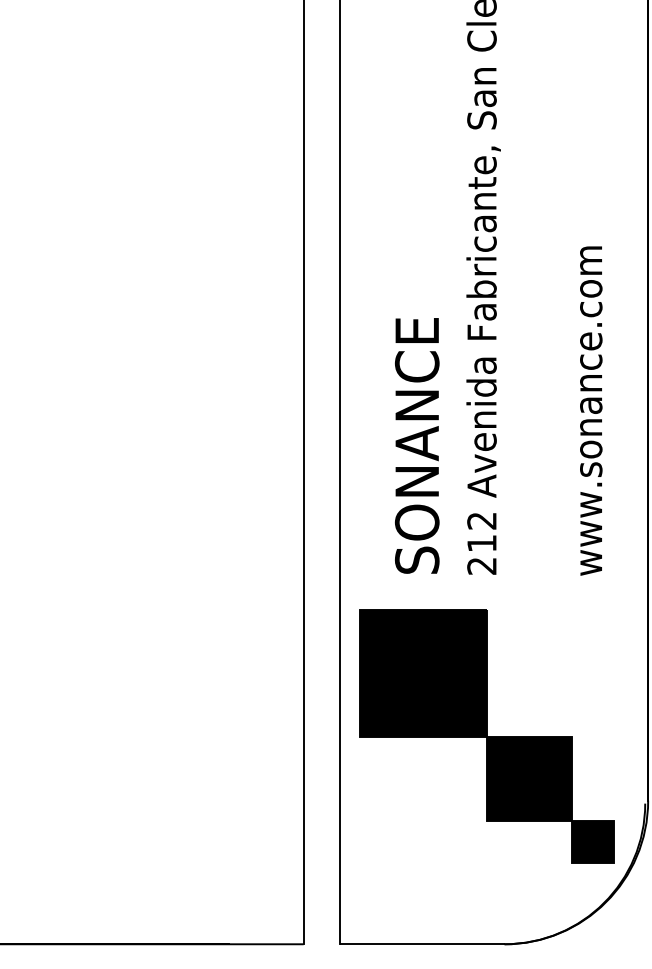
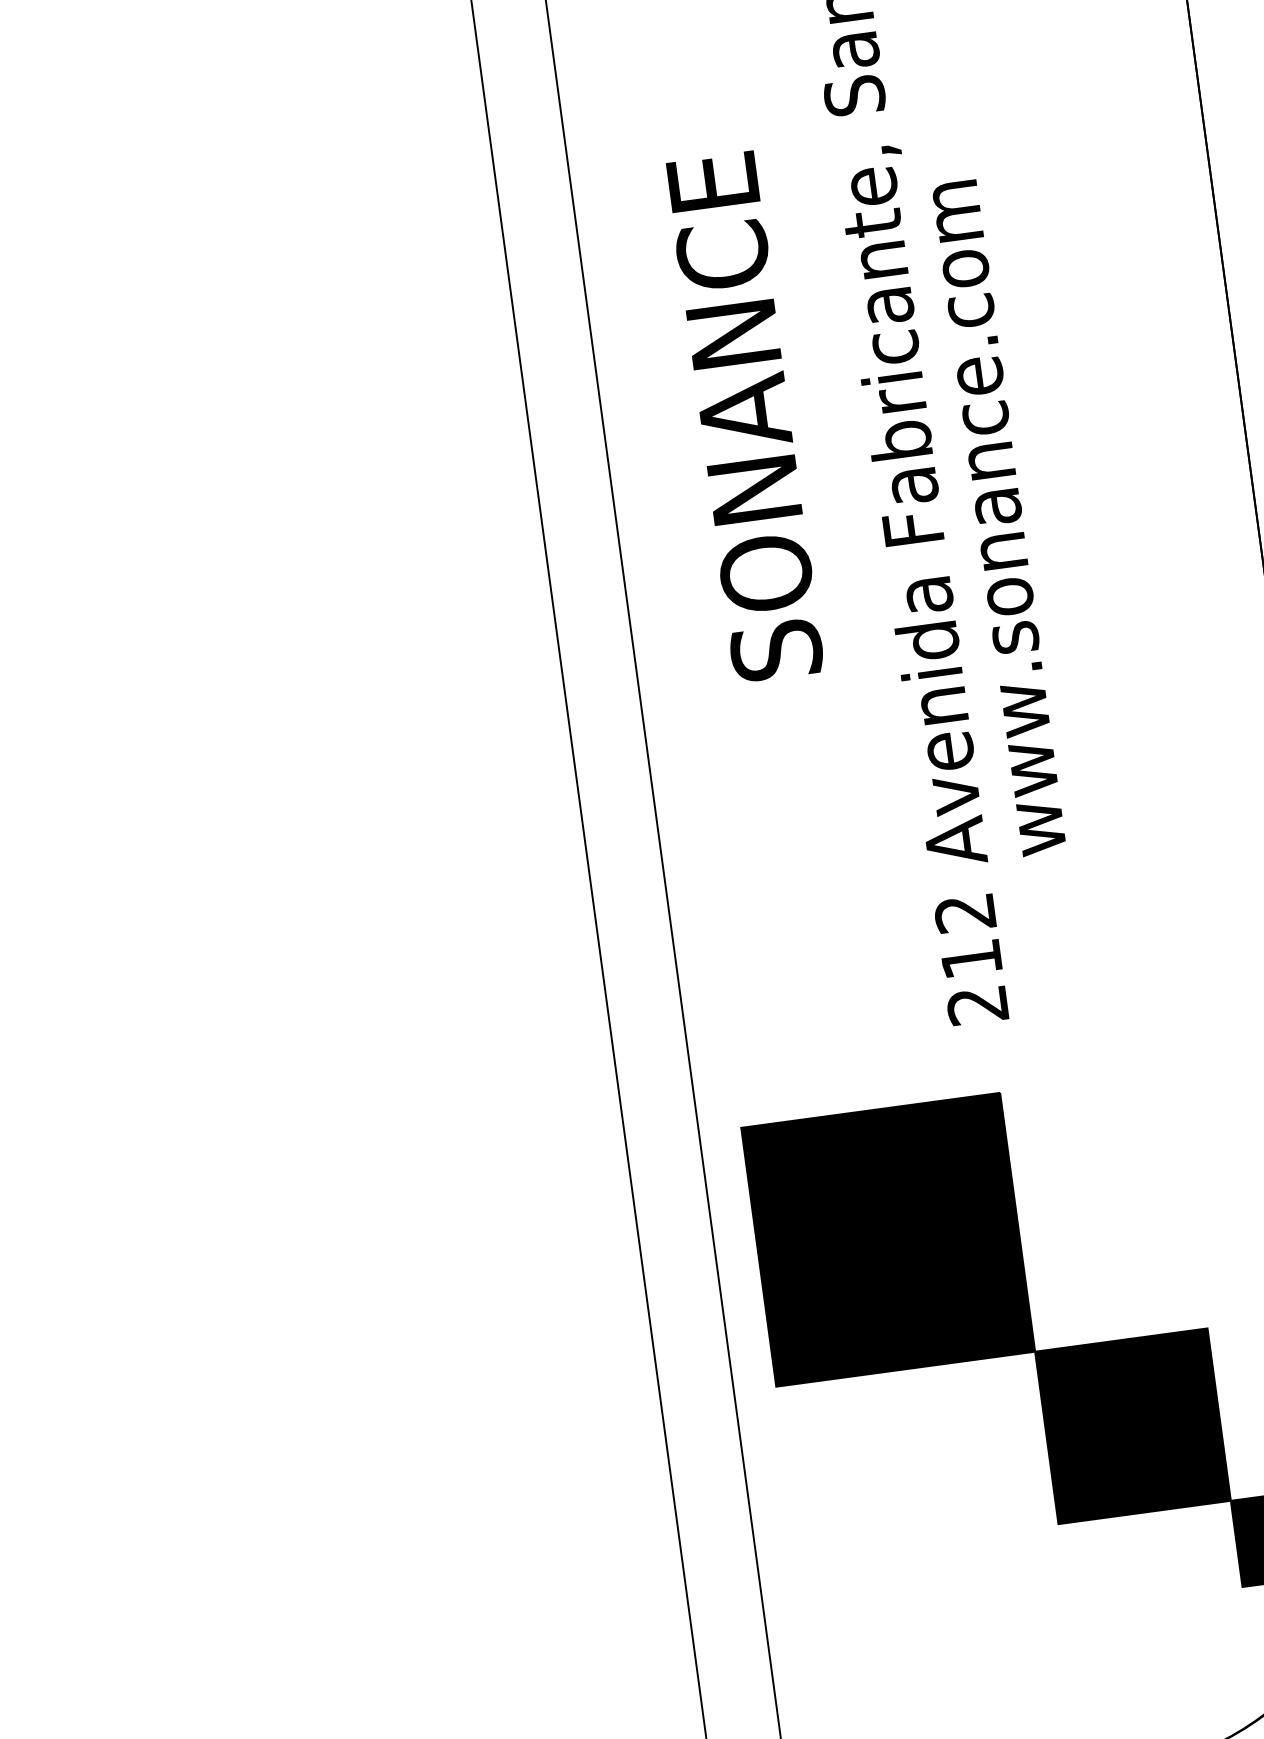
text: (591, 410) -> (999, 516), moved
text: (417, 445) -> (745, 416), moved

